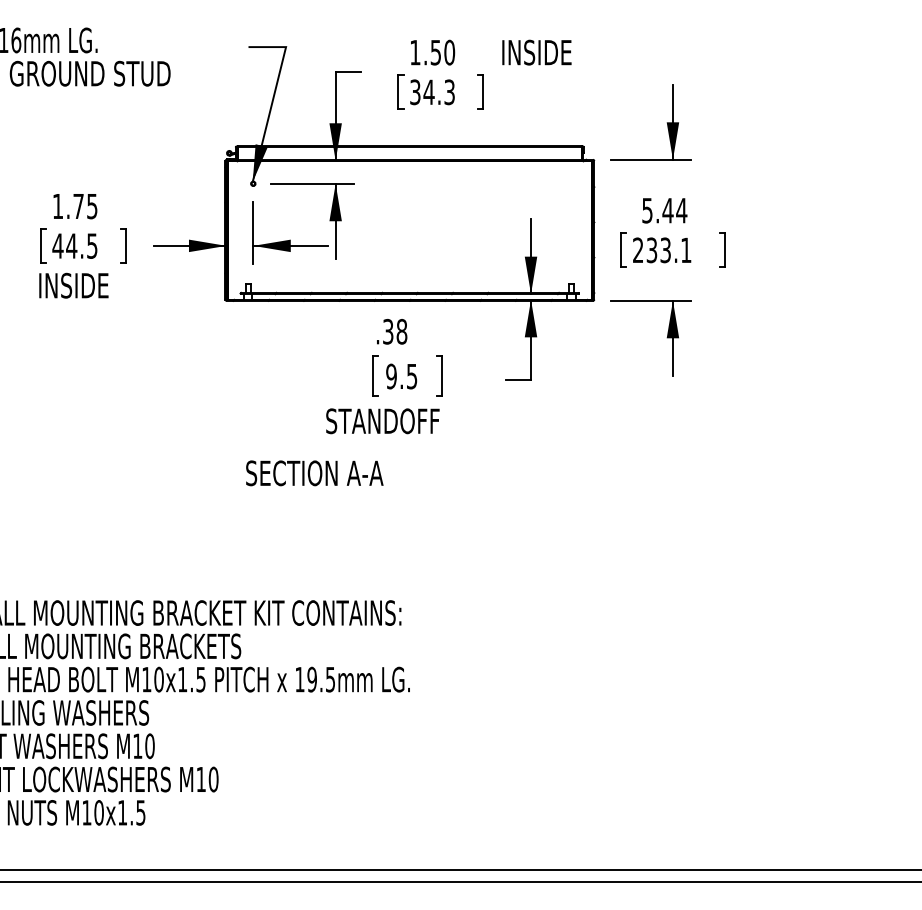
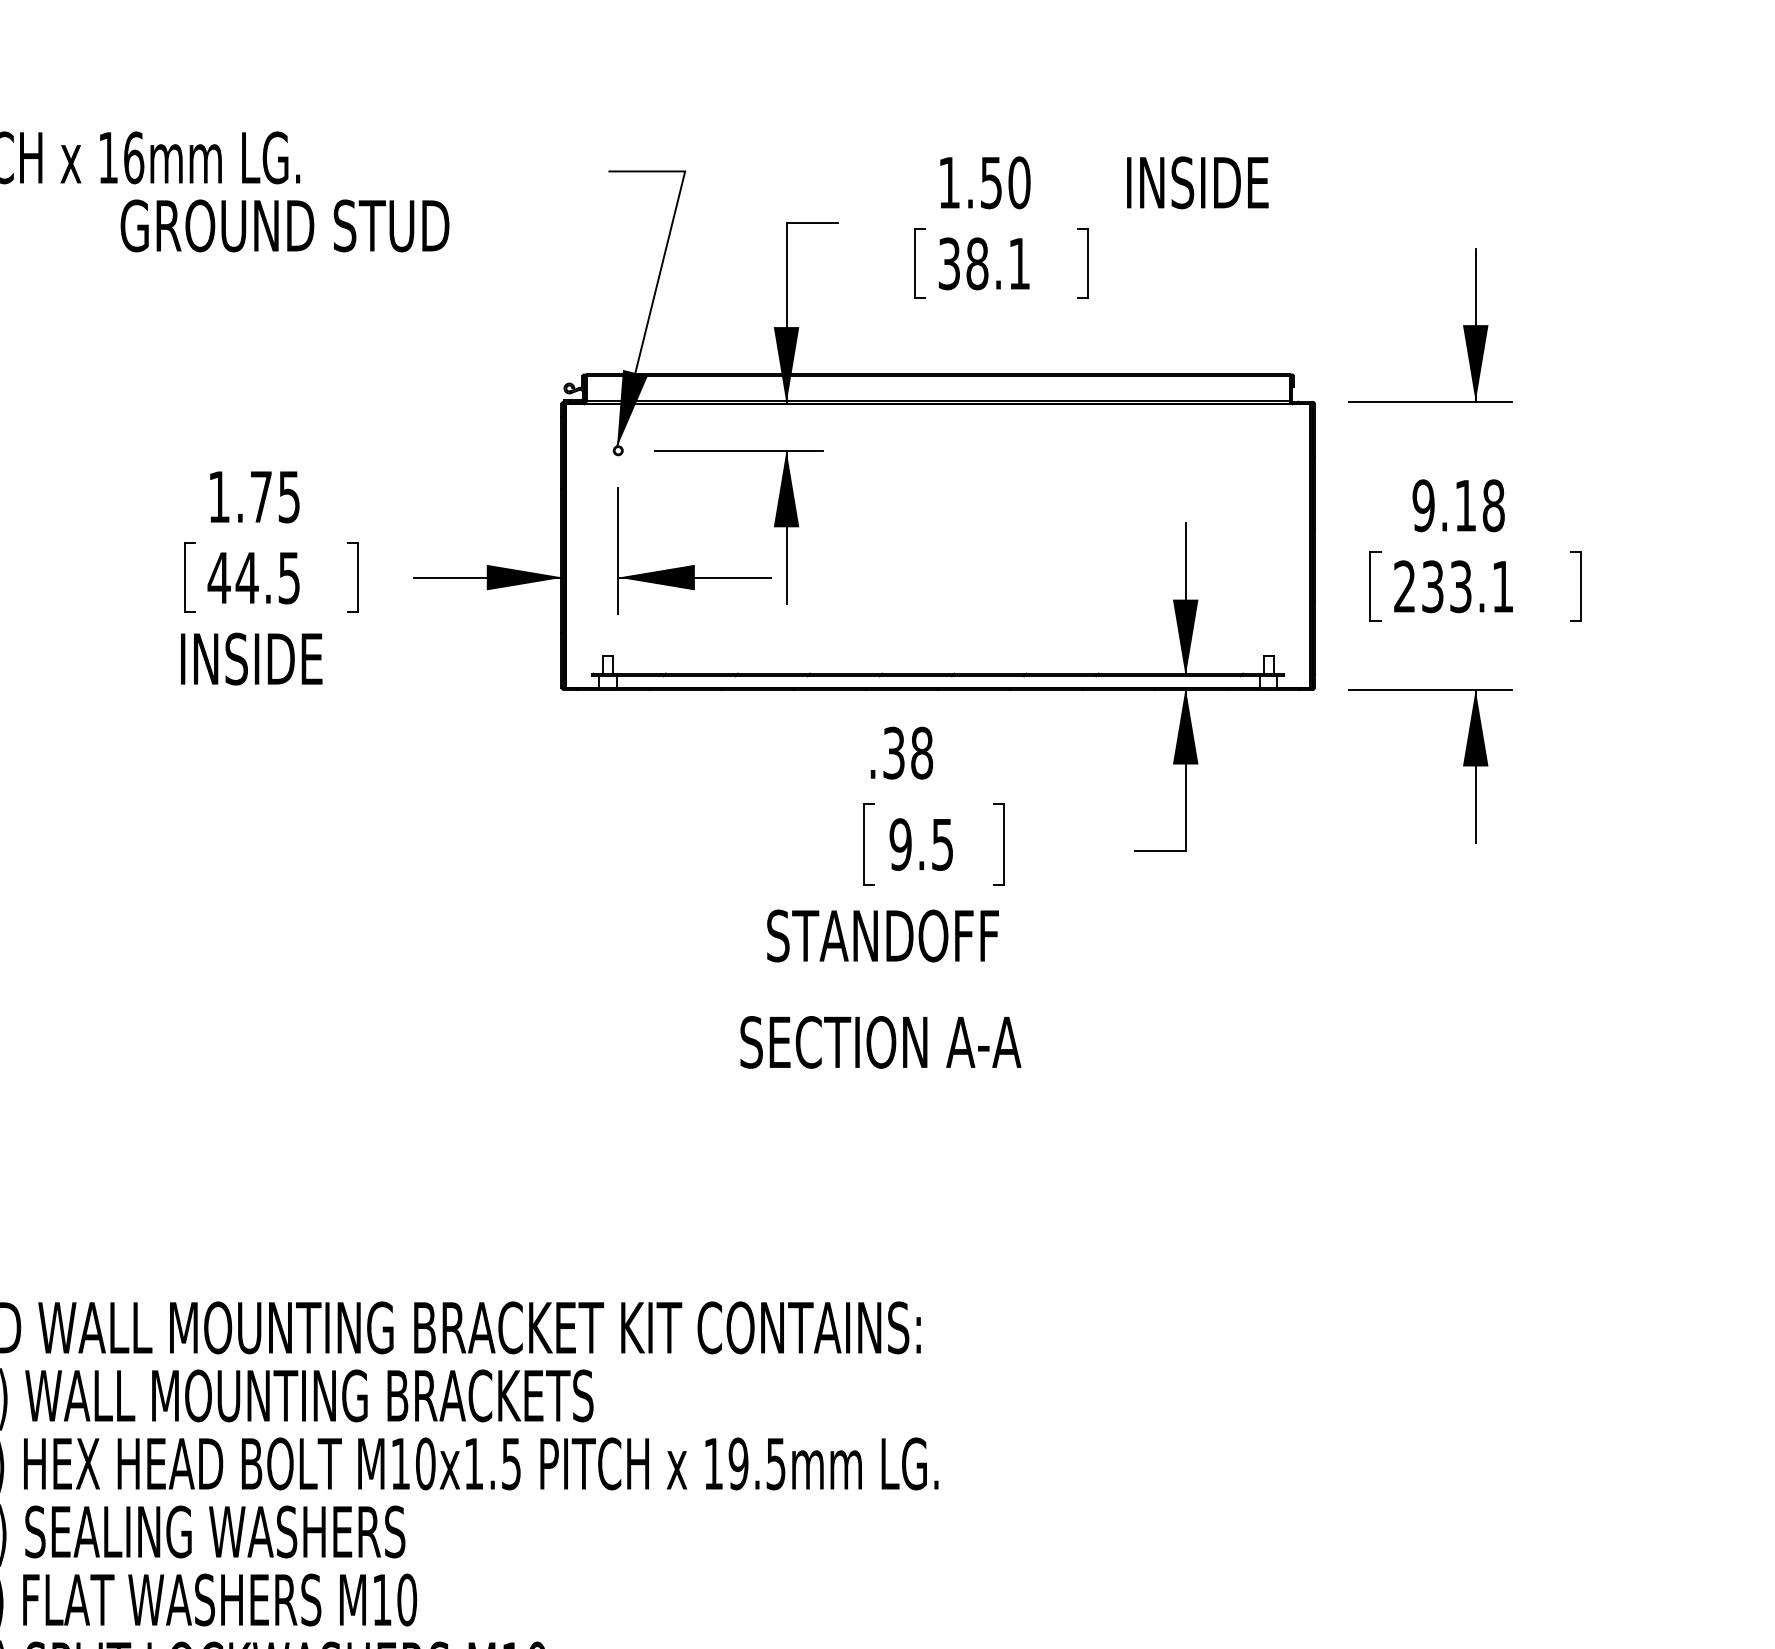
text: (438, 92) -> (996, 264), 34.3 -> 38.1
text: (664, 210) -> (1458, 505), 5.44 -> 9.18
text: (314, 473) -> (880, 1042), moved

